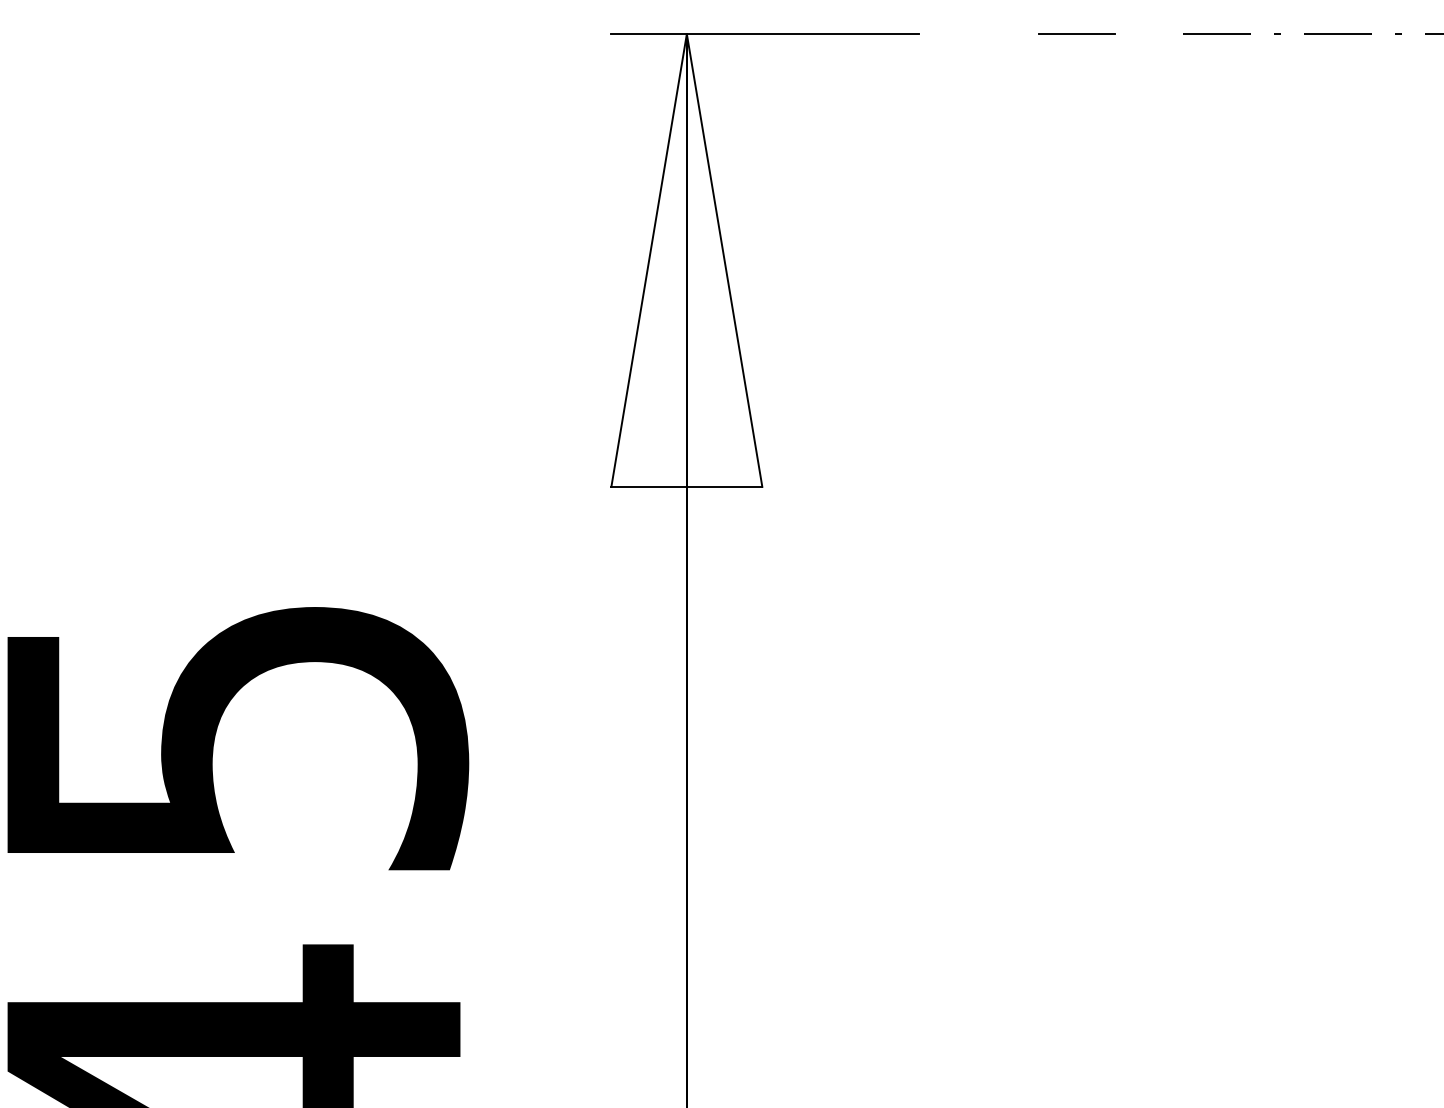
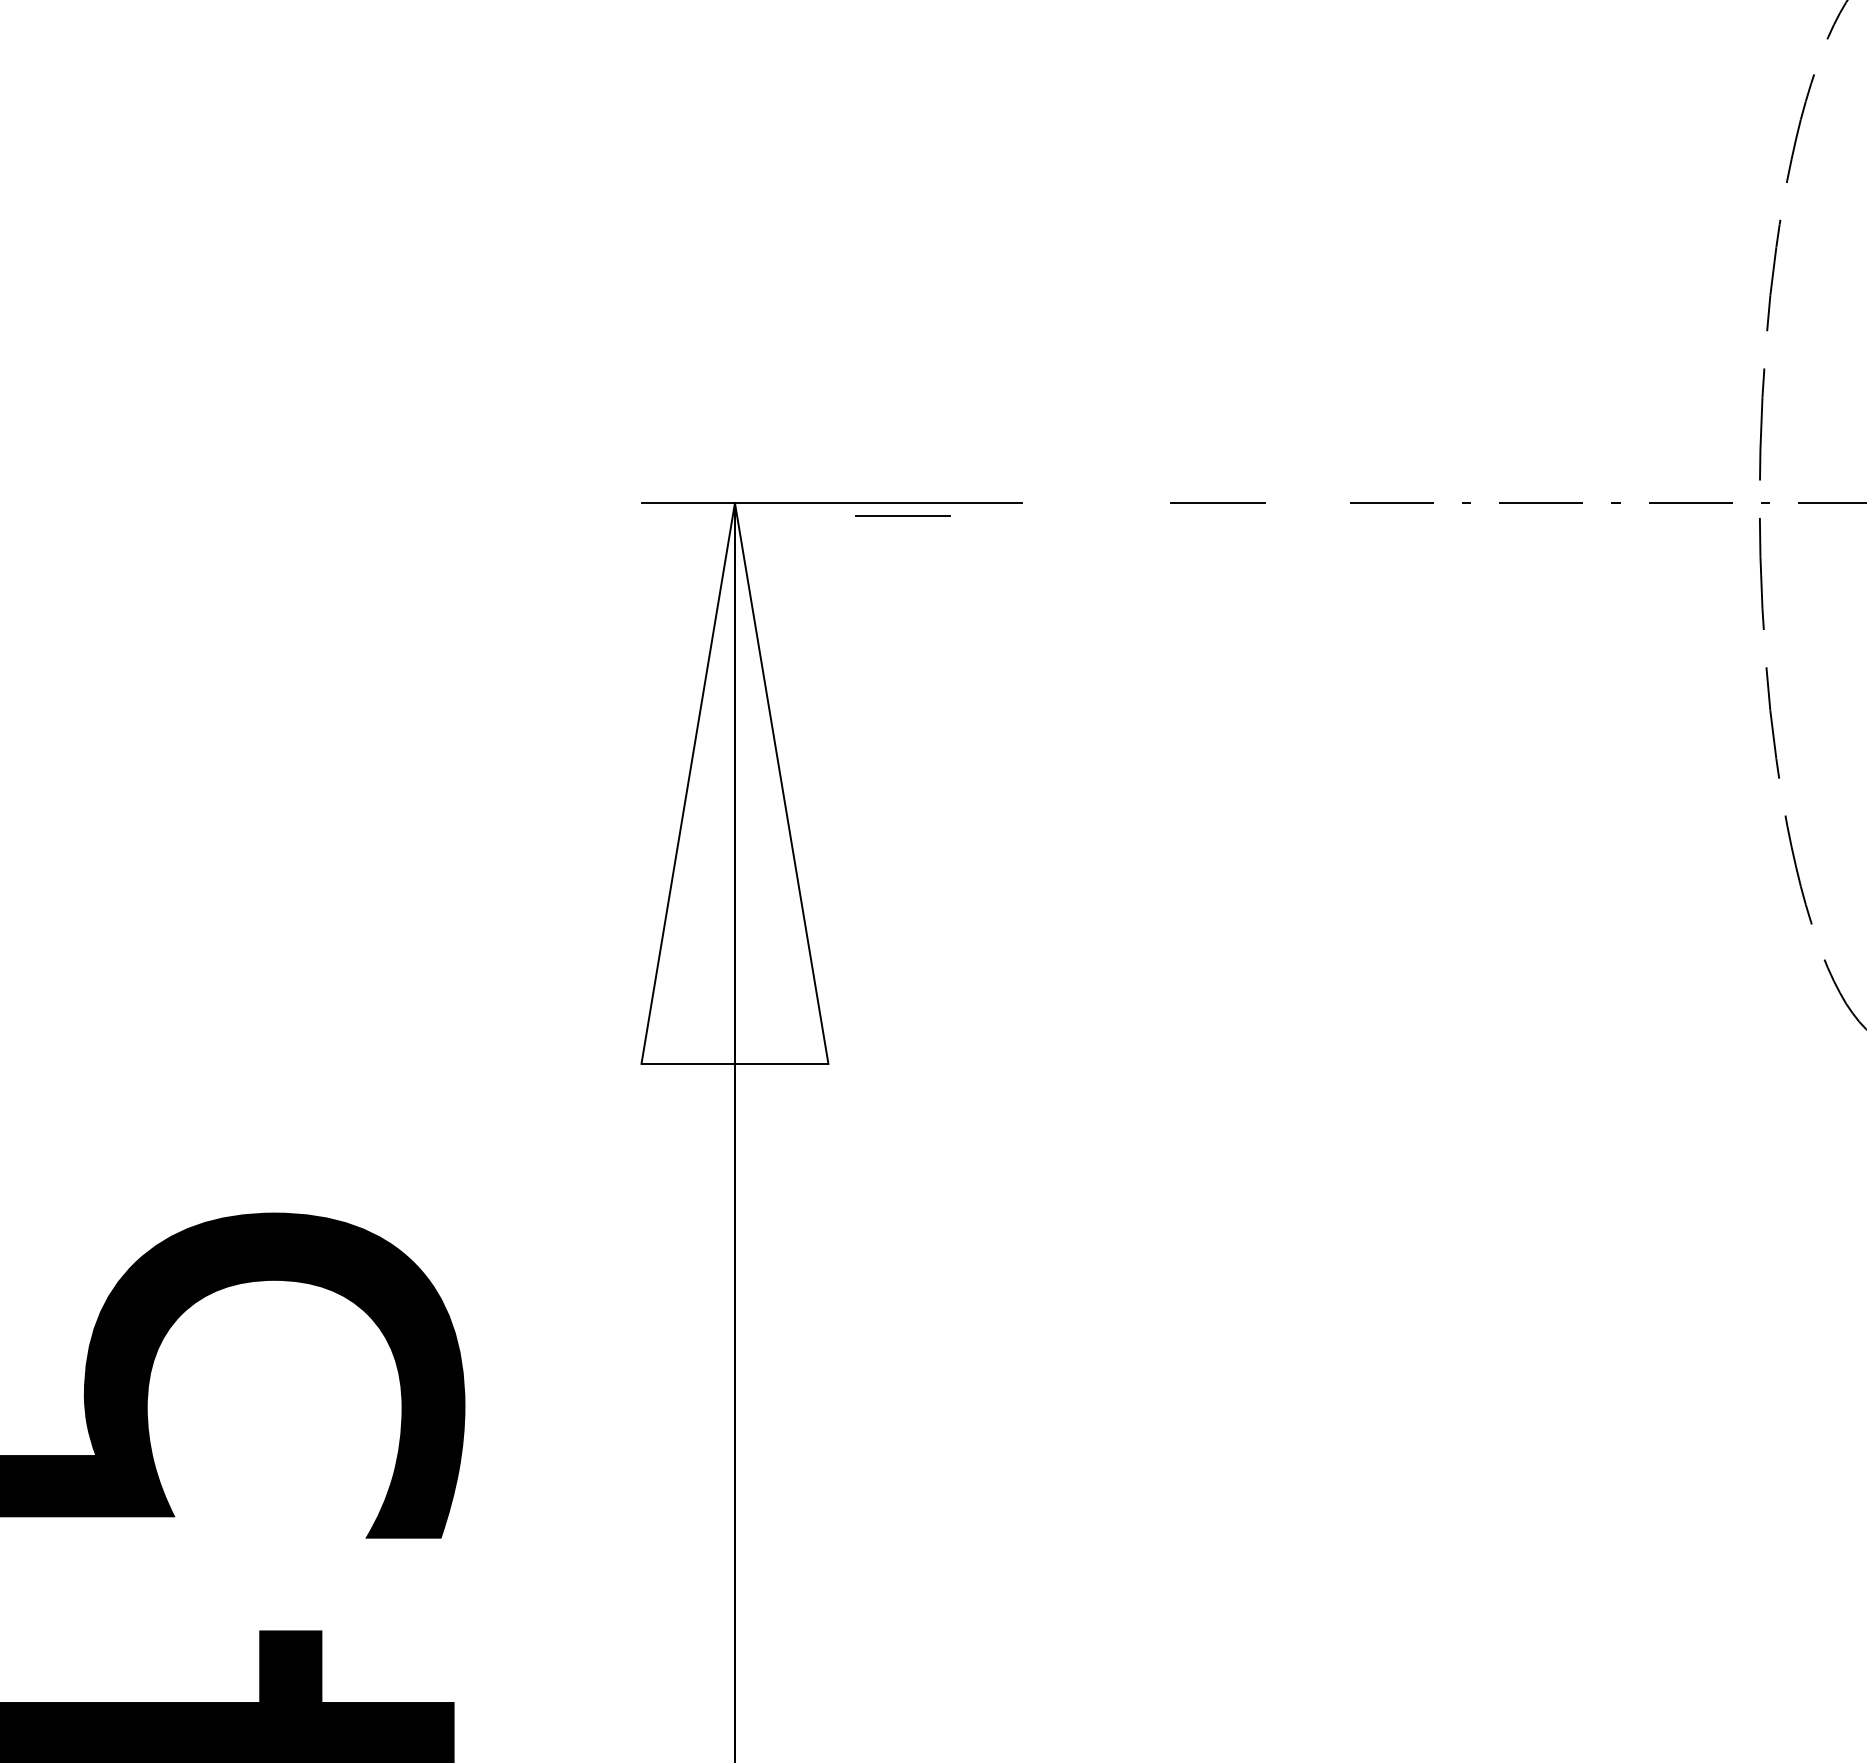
line: (822, 44) -> (902, 515), added

